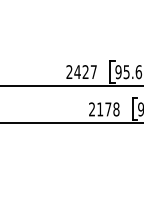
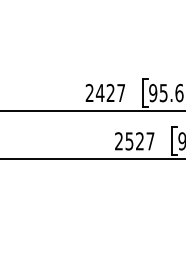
text: (108, 109) -> (140, 141), 2178 -> 2527

